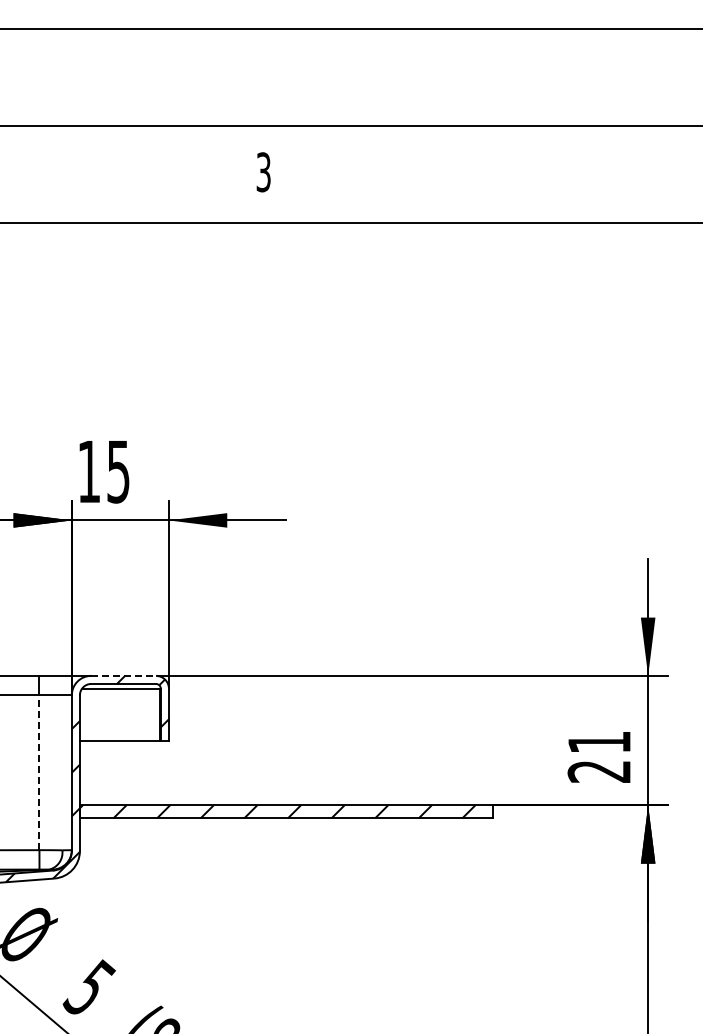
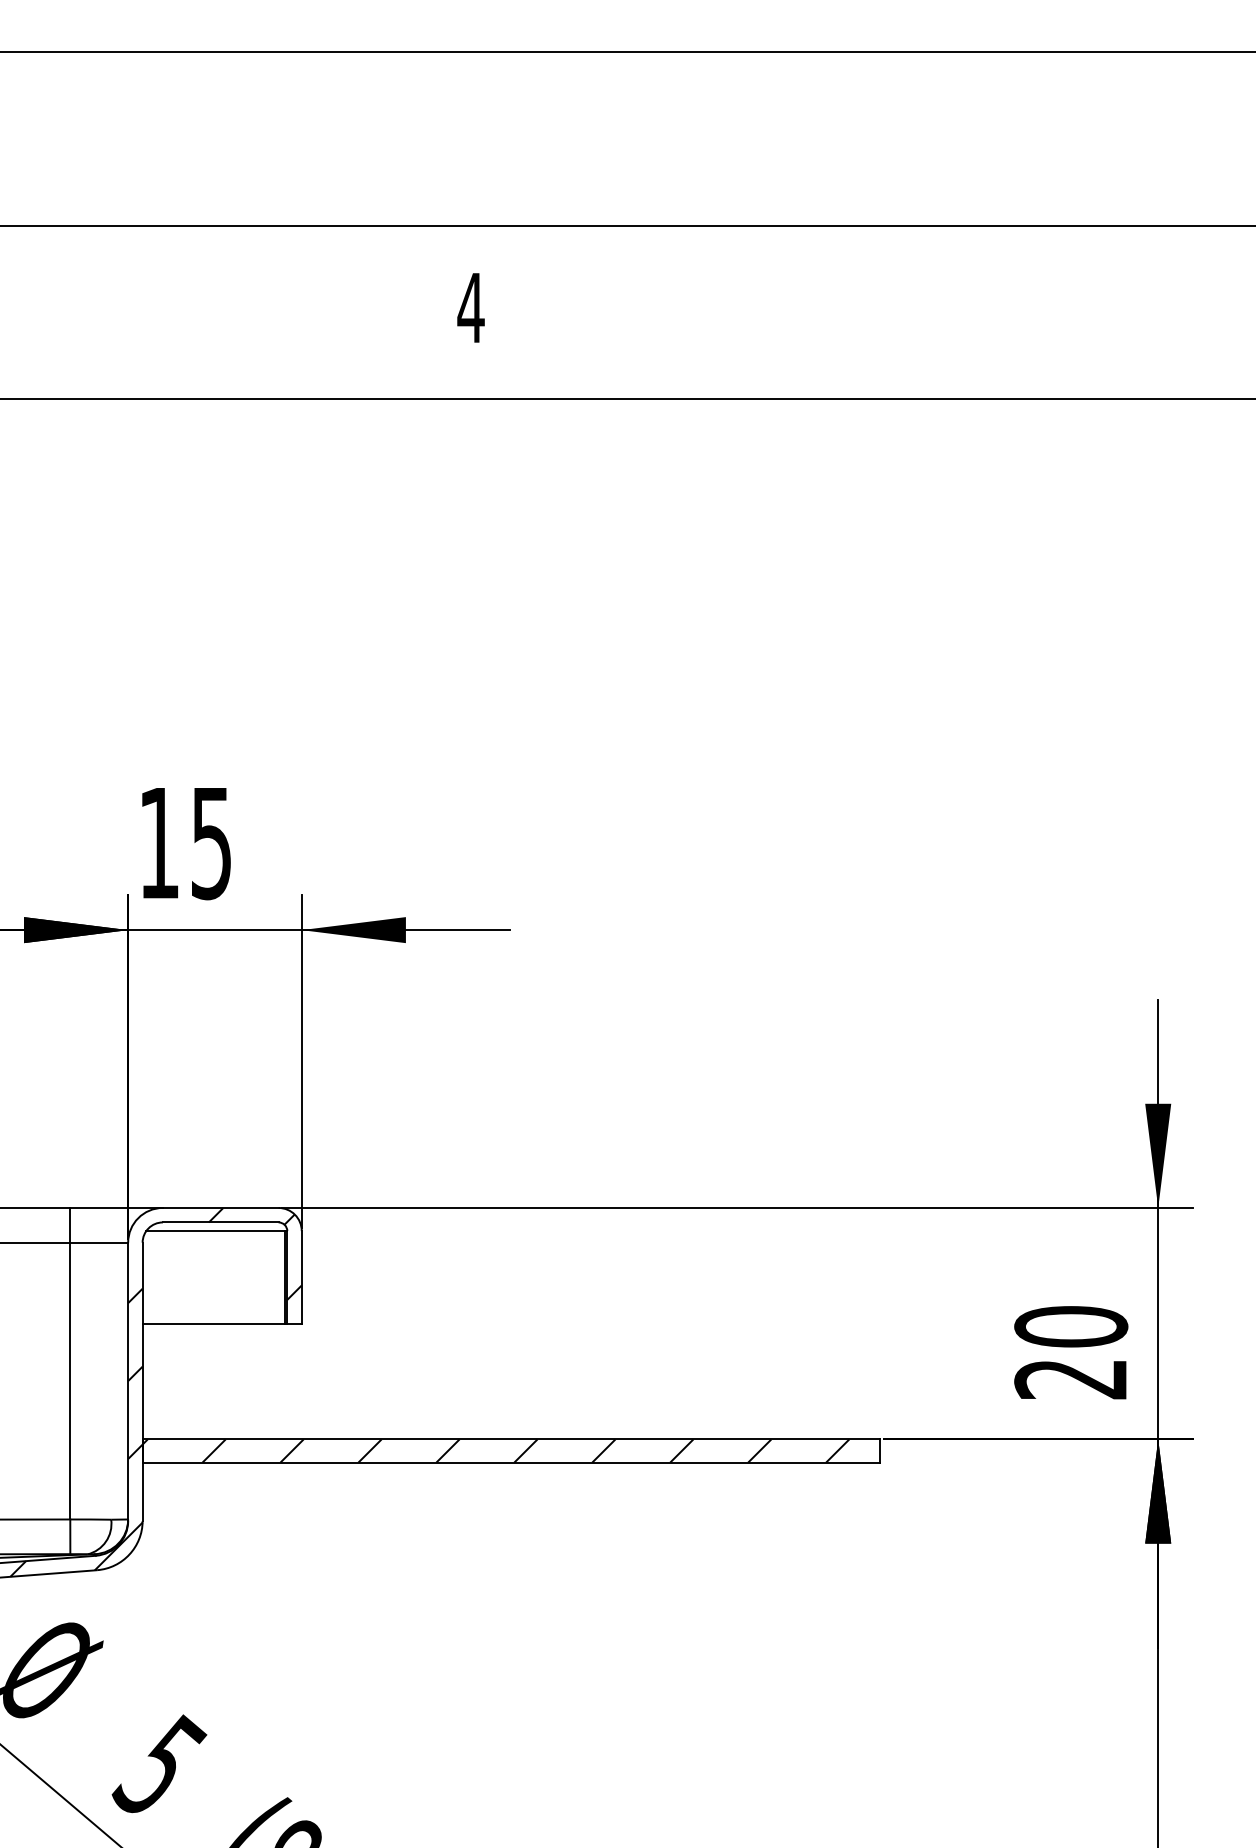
text: (263, 172) -> (470, 308), 3 -> 4
line: (124, 675) -> (222, 1207), dashed -> solid
text: (599, 741) -> (1071, 1325), 21 -> 20
line: (39, 772) -> (70, 1380), dashed -> solid

